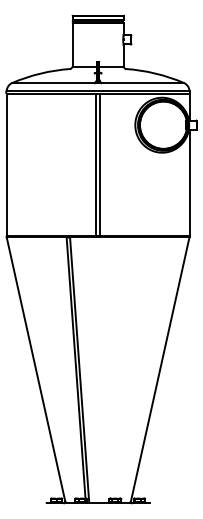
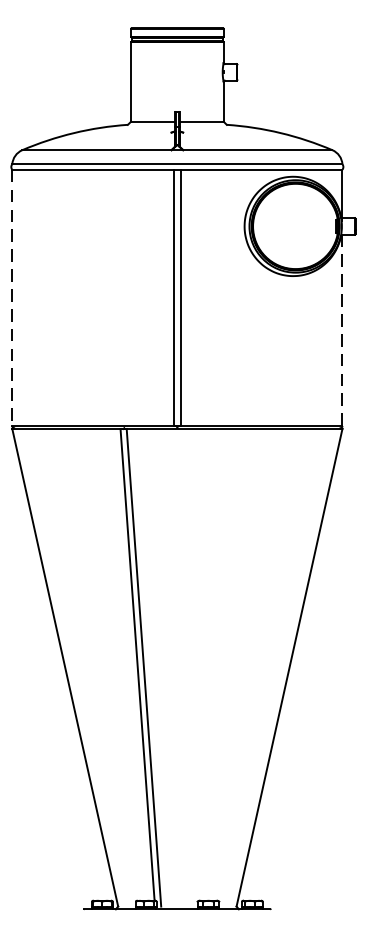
line: (6, 164) -> (11, 297), solid -> dashed
line: (189, 182) -> (342, 329), solid -> dashed

